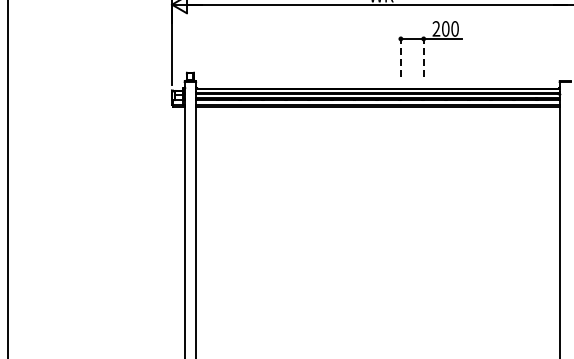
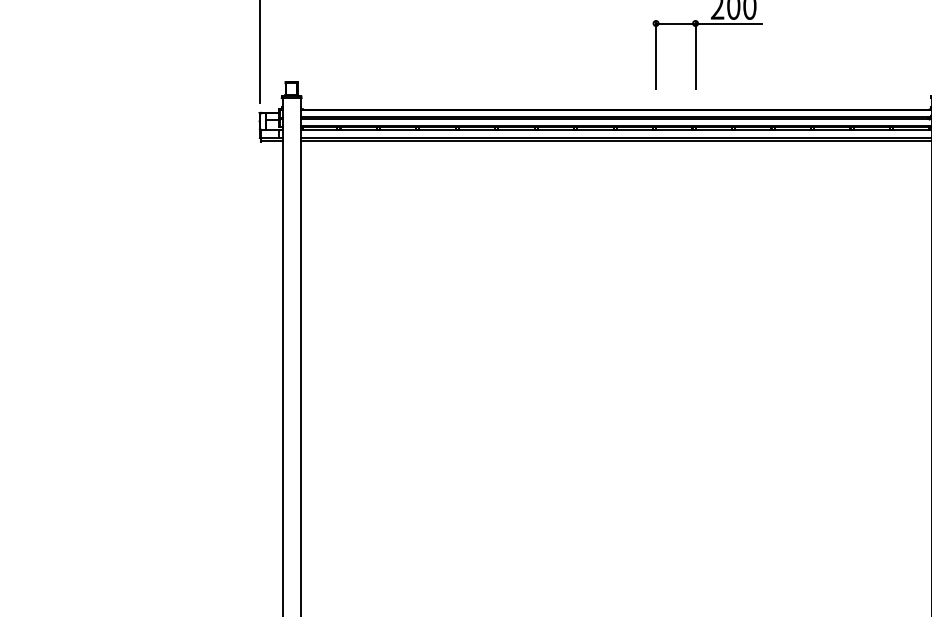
line: (400, 57) -> (655, 55), dashed -> solid
line: (423, 57) -> (695, 55), dashed -> solid

